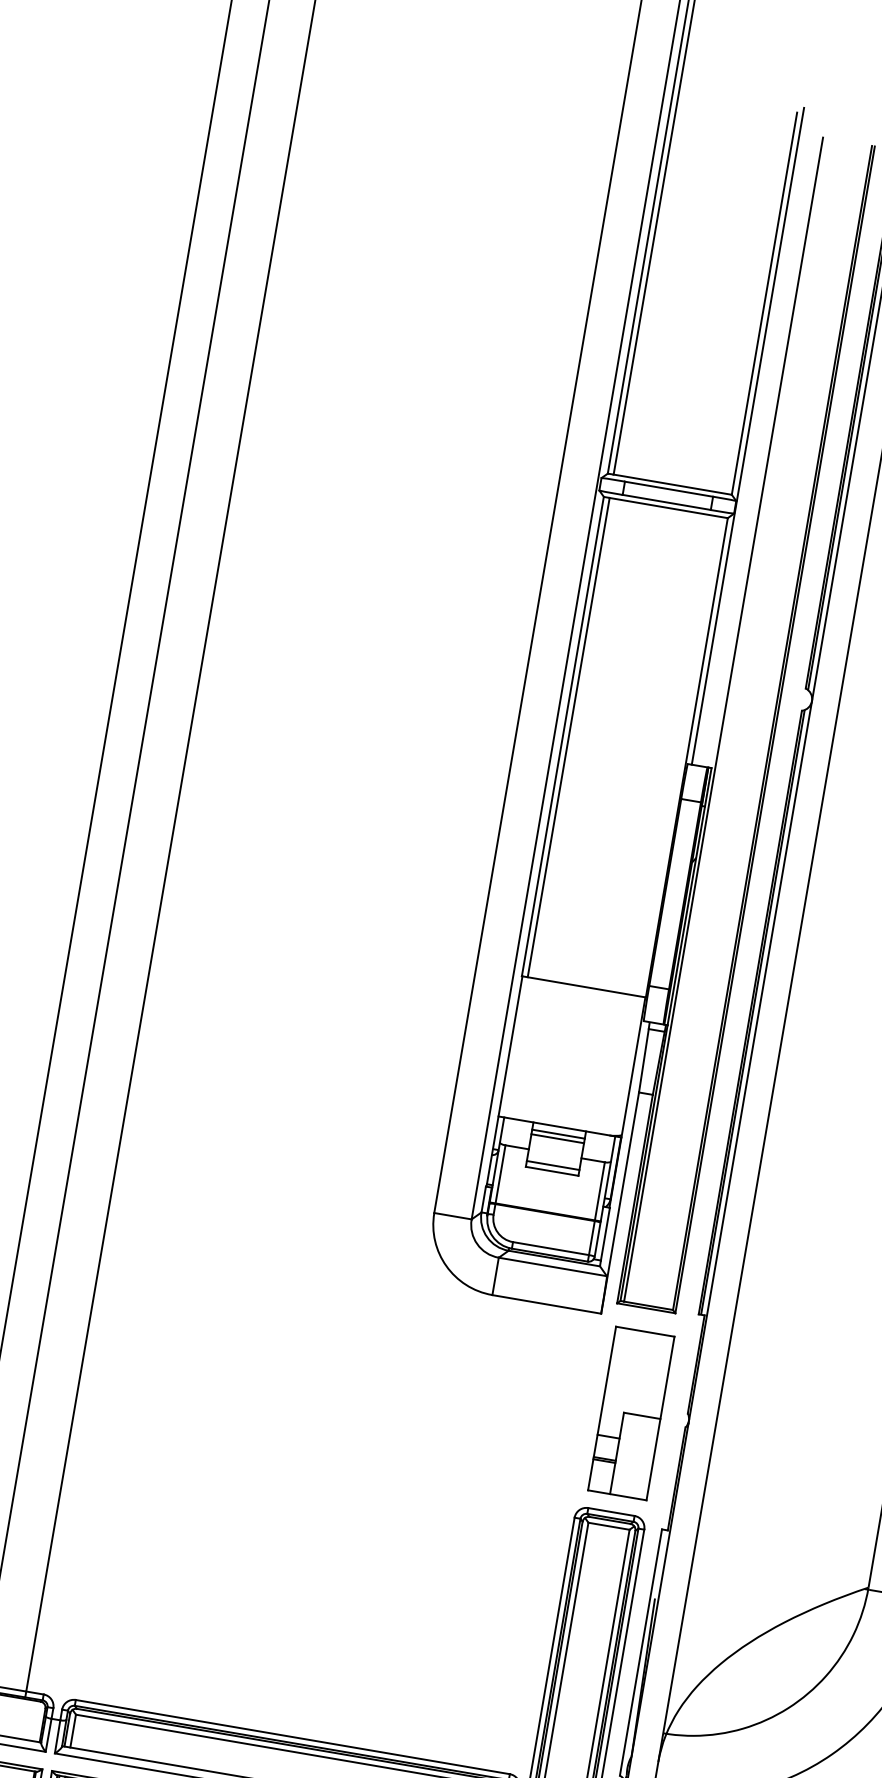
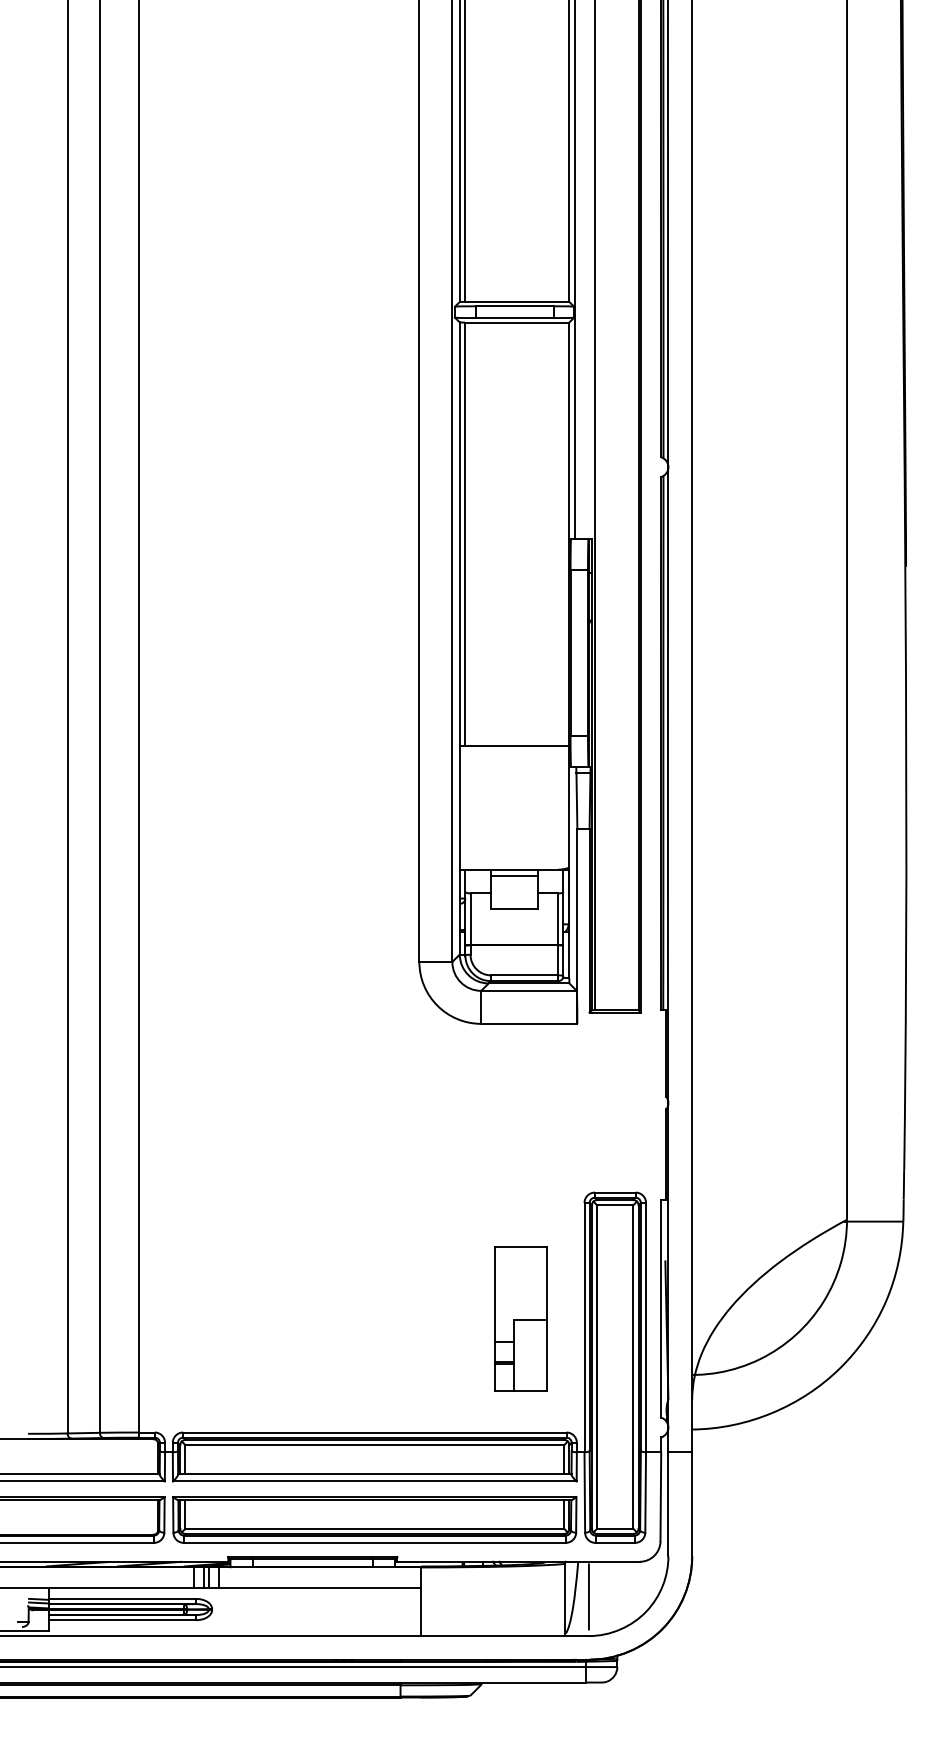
line: (557, 1139) -> (514, 880), removed
line: (553, 1165) -> (514, 903), removed
part: (631, 1412) -> (520, 1318), moved

